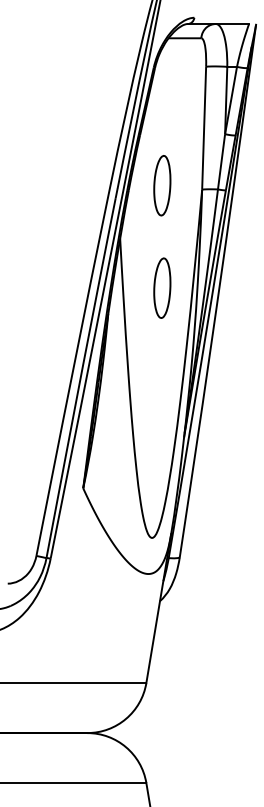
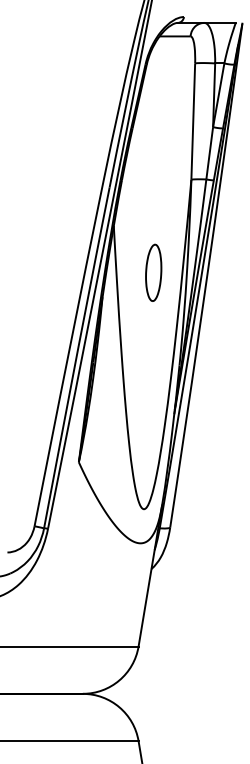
part: (162, 185) -> (153, 175), removed

